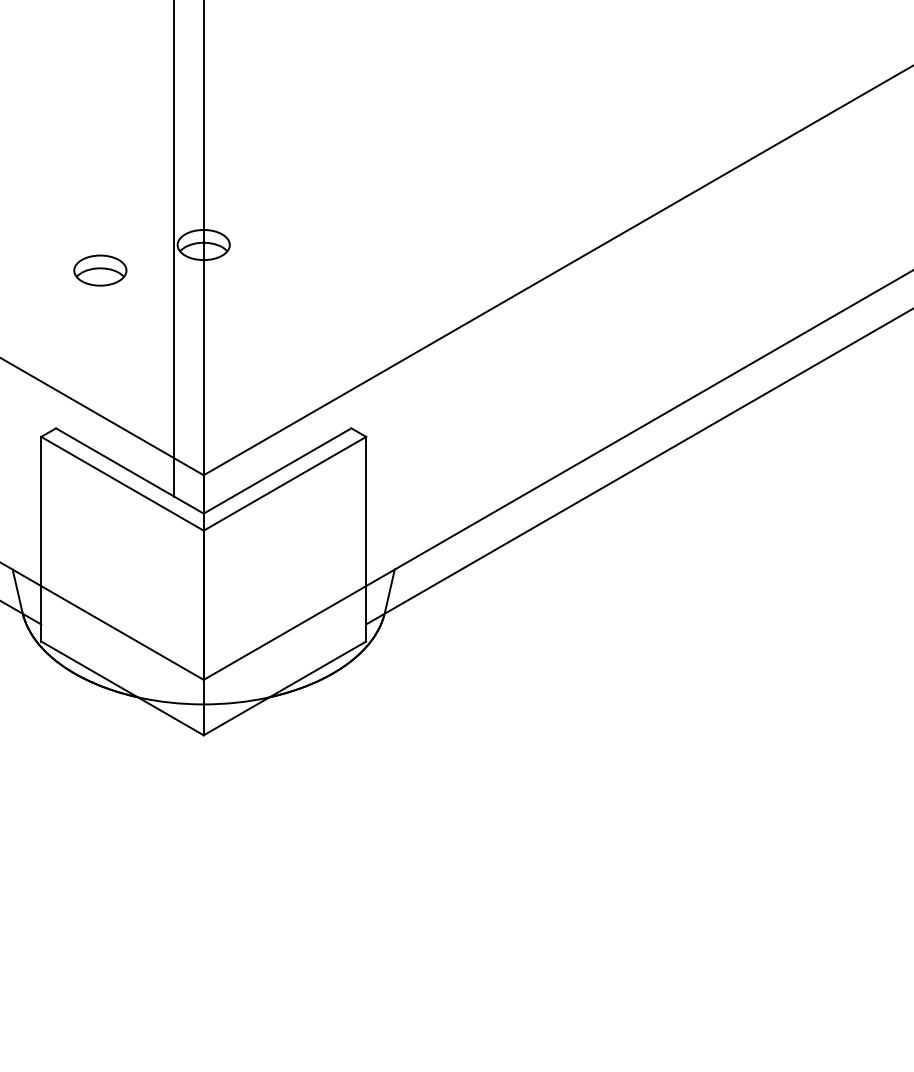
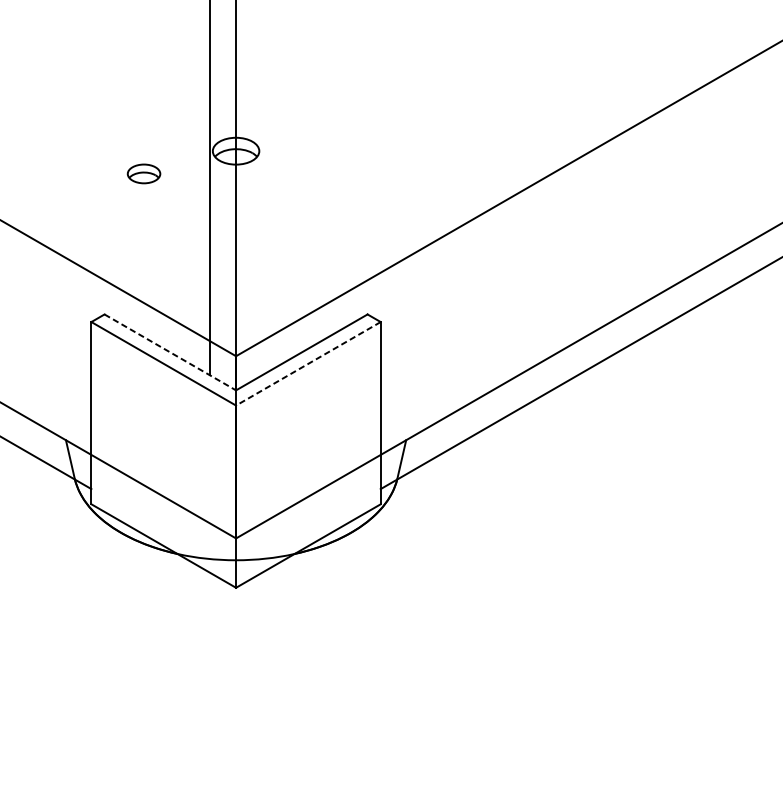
part: (100, 270) -> (144, 173), size x0.7
line: (130, 471) -> (170, 352), solid -> dashed
line: (284, 483) -> (307, 363), solid -> dashed

